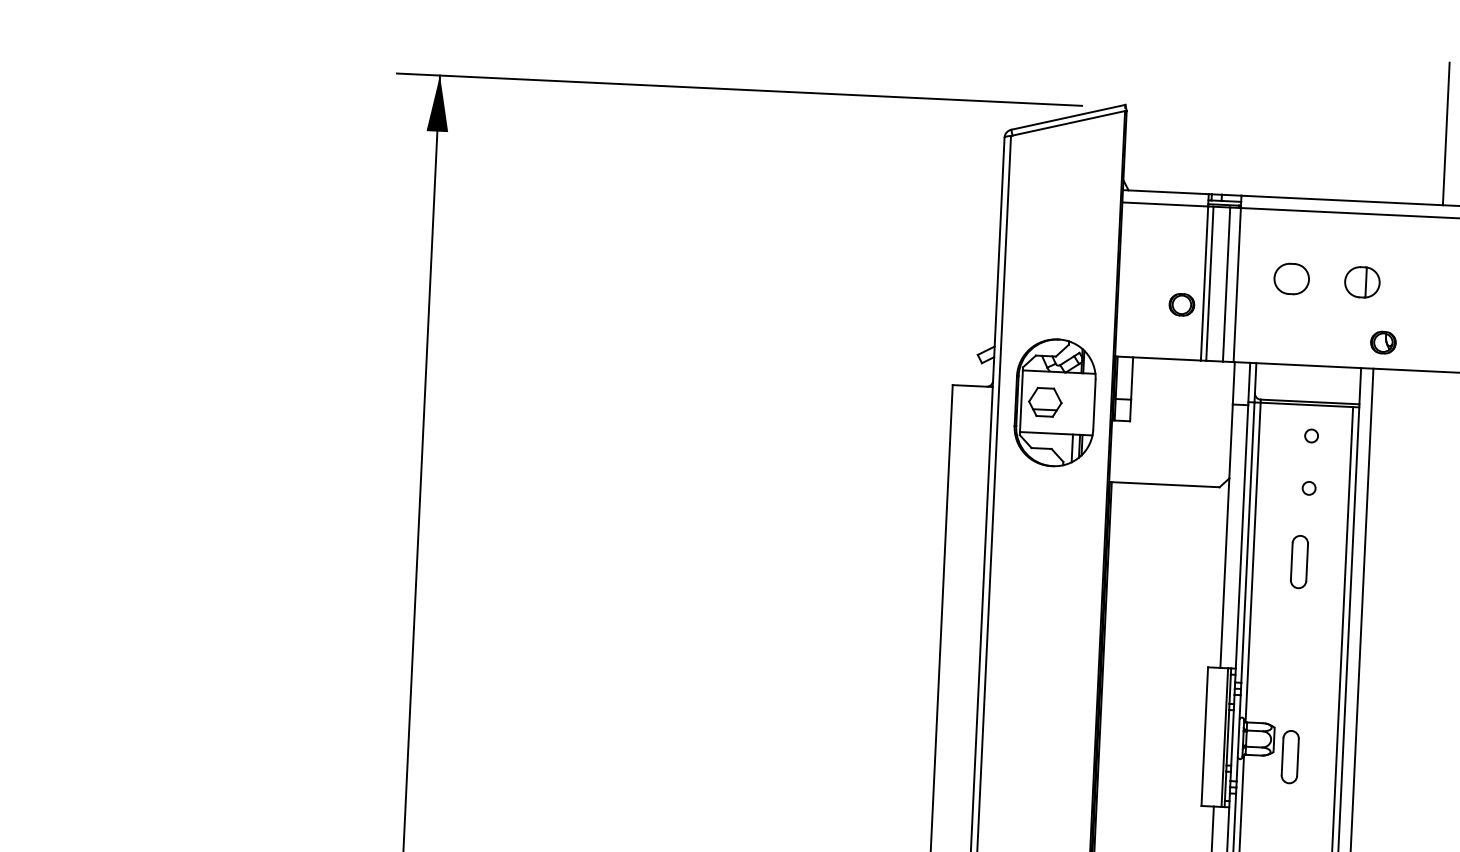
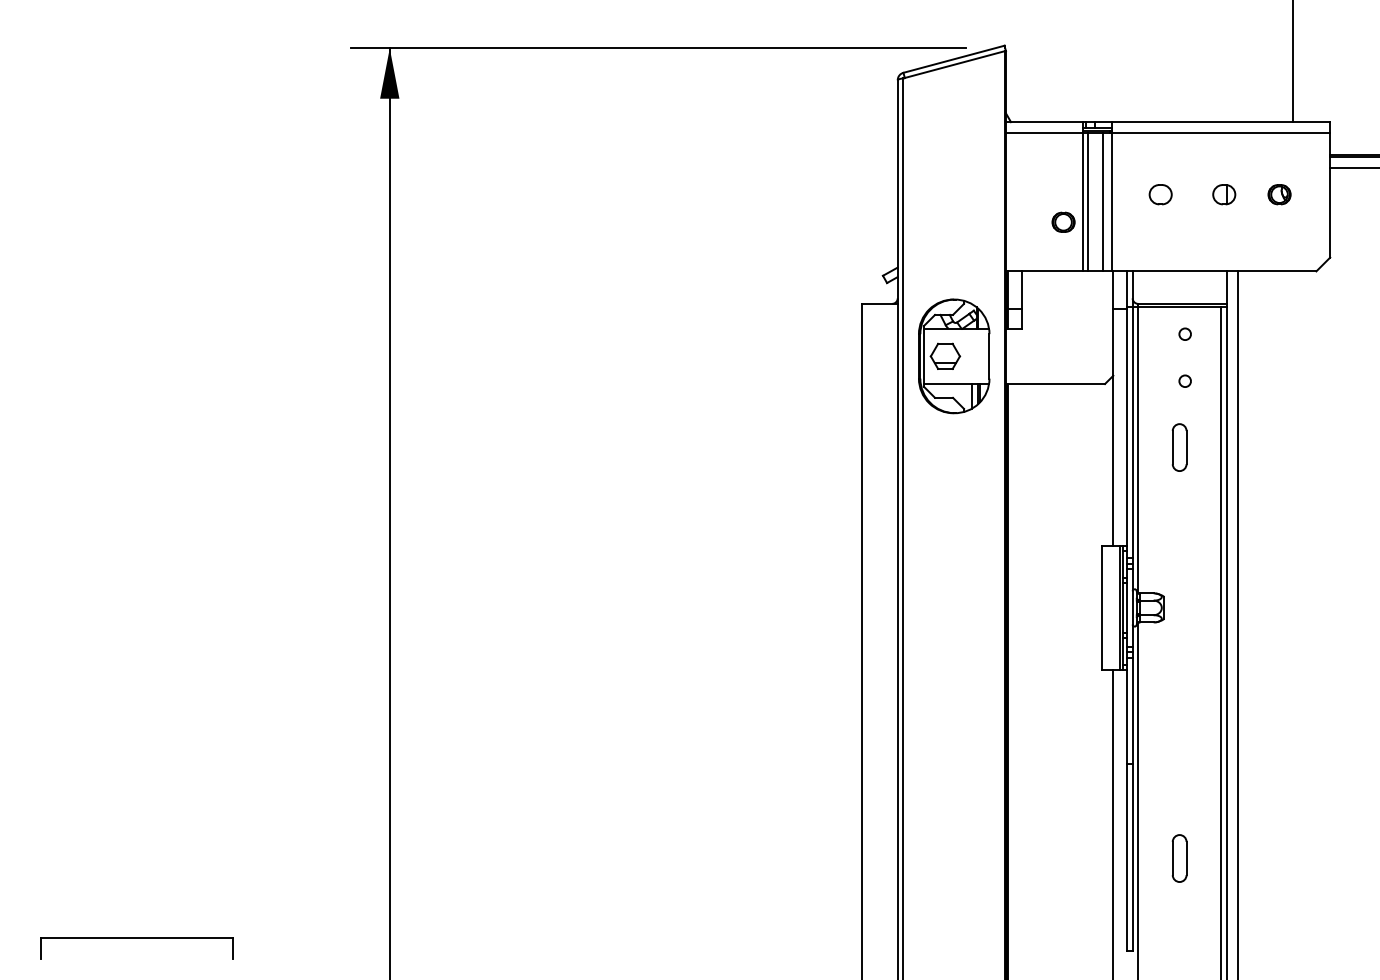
part: (1291, 278) -> (1160, 194), size x0.71
part: (1362, 282) -> (1224, 194), size x0.71
part: (1383, 342) -> (1279, 194), moved
part: (1055, 402) -> (954, 356), moved
part: (1290, 756) -> (1179, 622), removed

